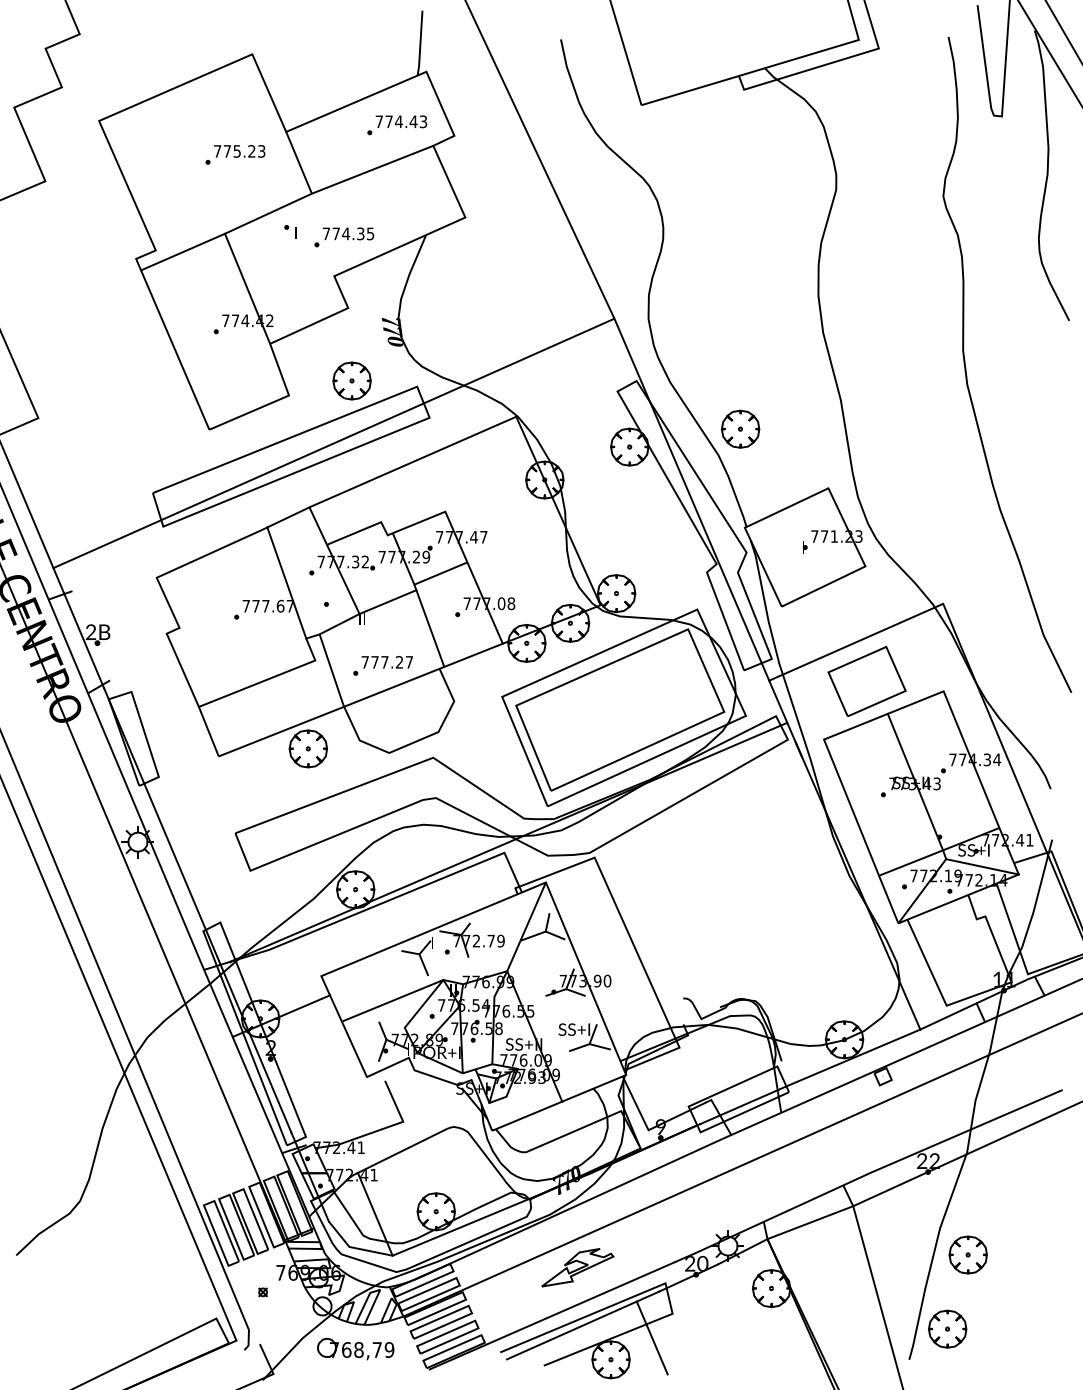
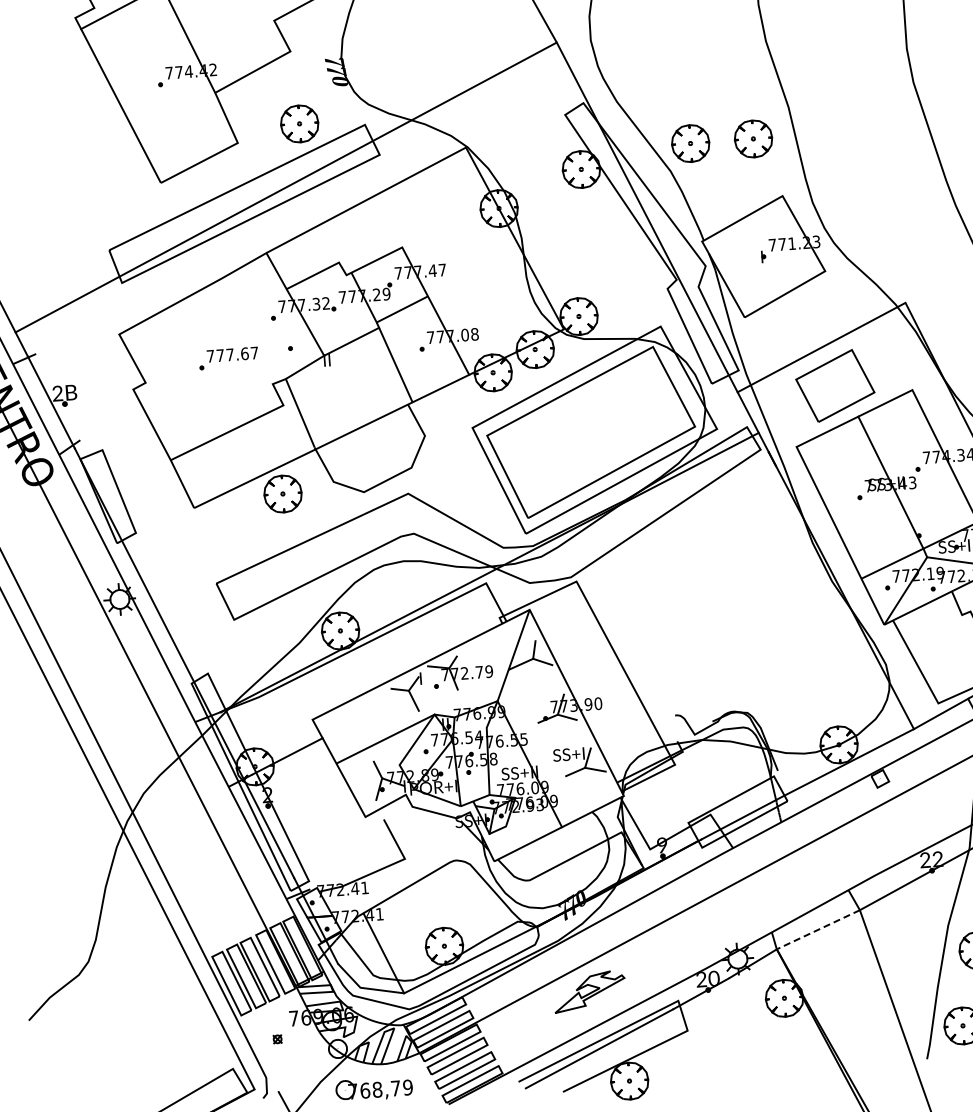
part: (803, 428) -> (753, 138), added
line: (286, 582) -> (249, 329), removed
part: (382, 665) -> (350, 405), removed
line: (810, 1222) -> (818, 929), solid -> dashed
line: (651, 1337) -> (668, 1055), removed

